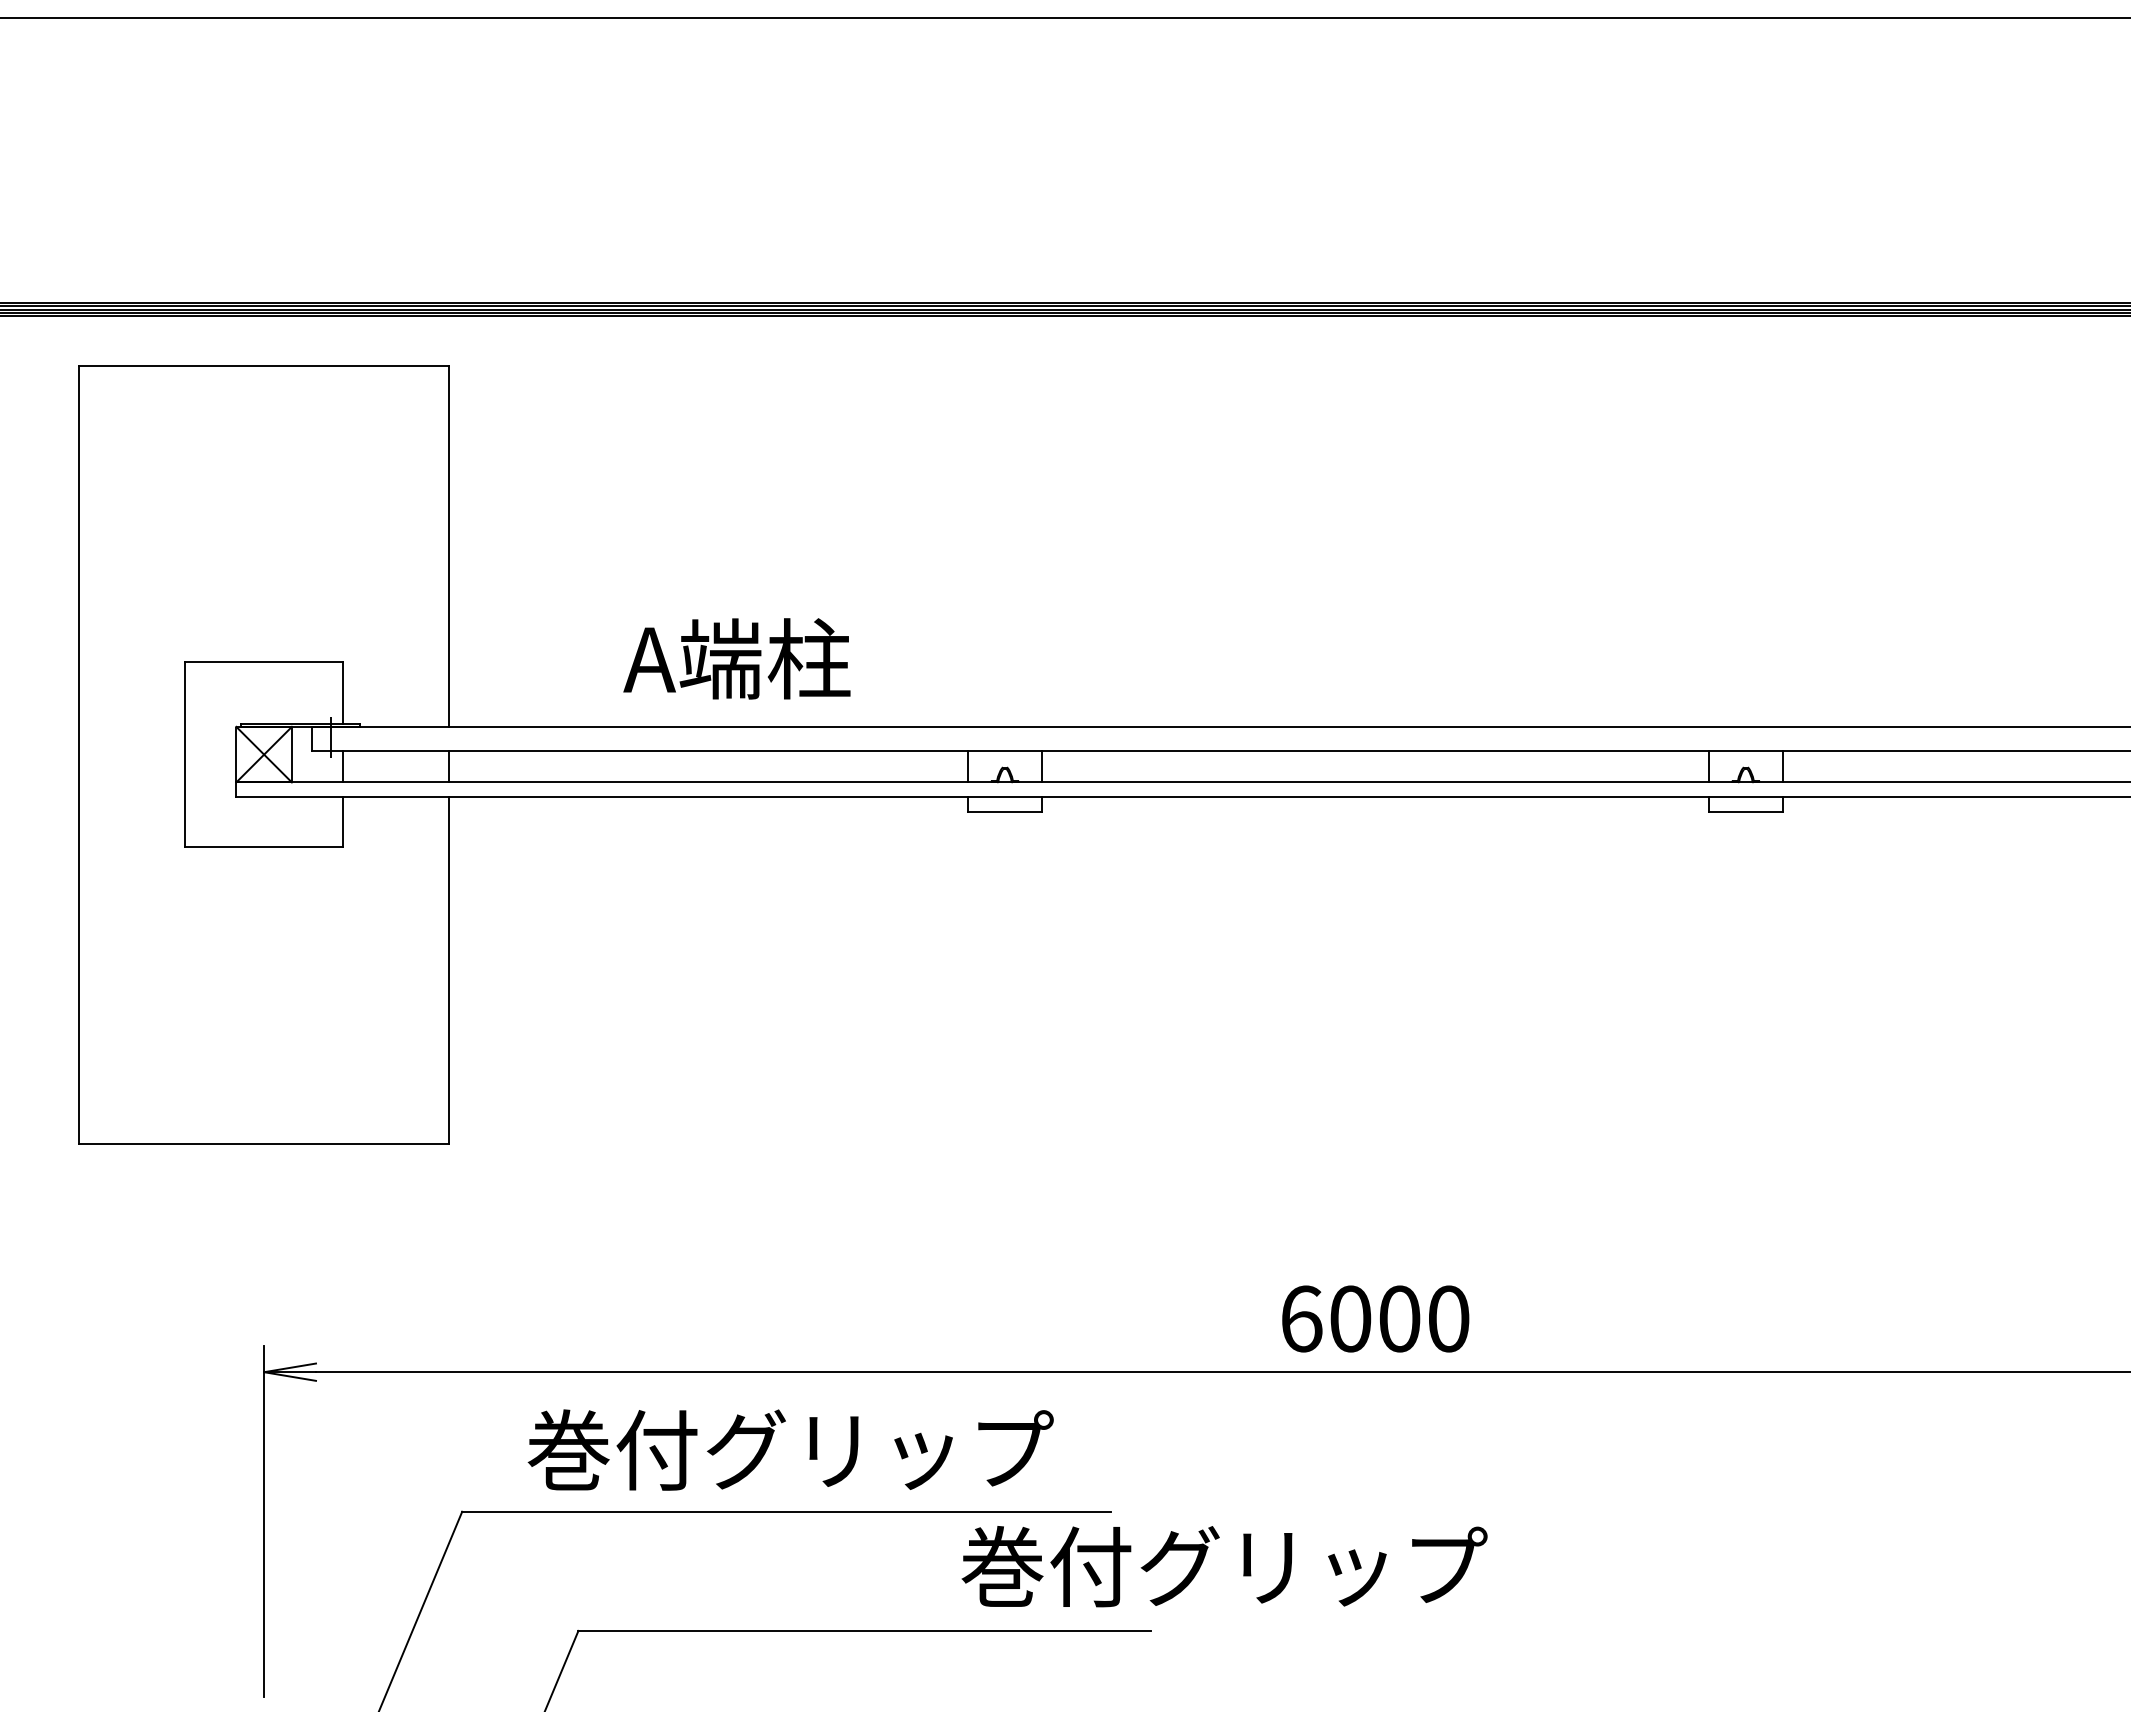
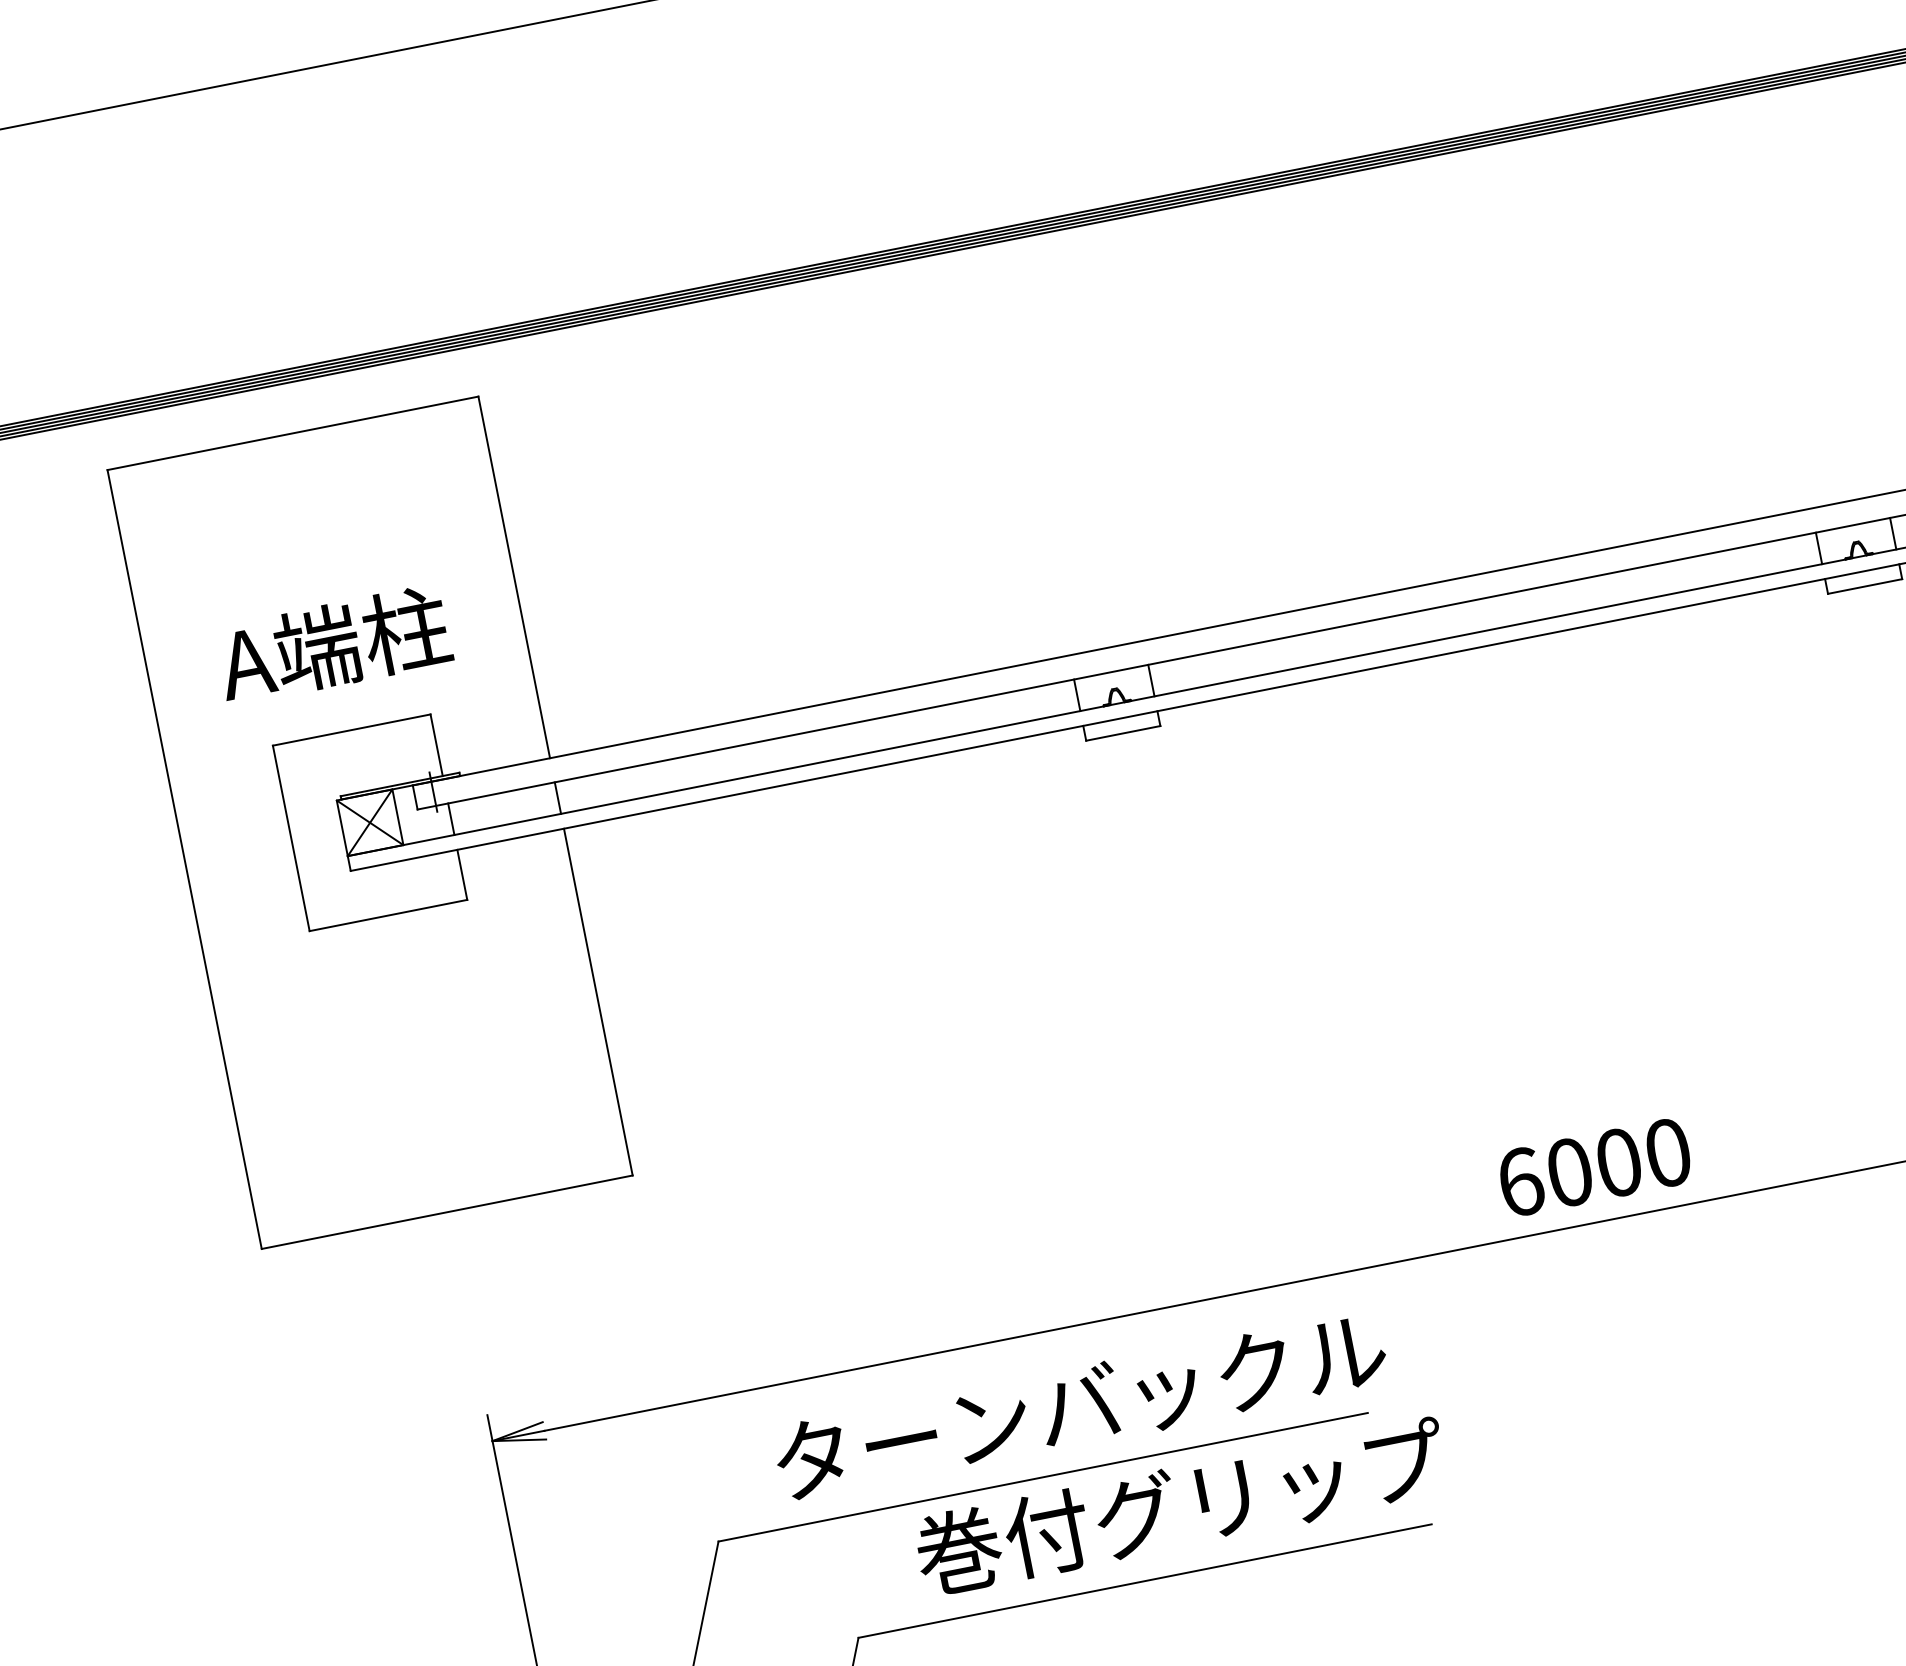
text: (736, 658) -> (333, 644), moved
text: (833, 1449) -> (1077, 1405), 巻付グリップ -> ターンバックル
text: (1224, 1566) -> (1181, 1506), moved

